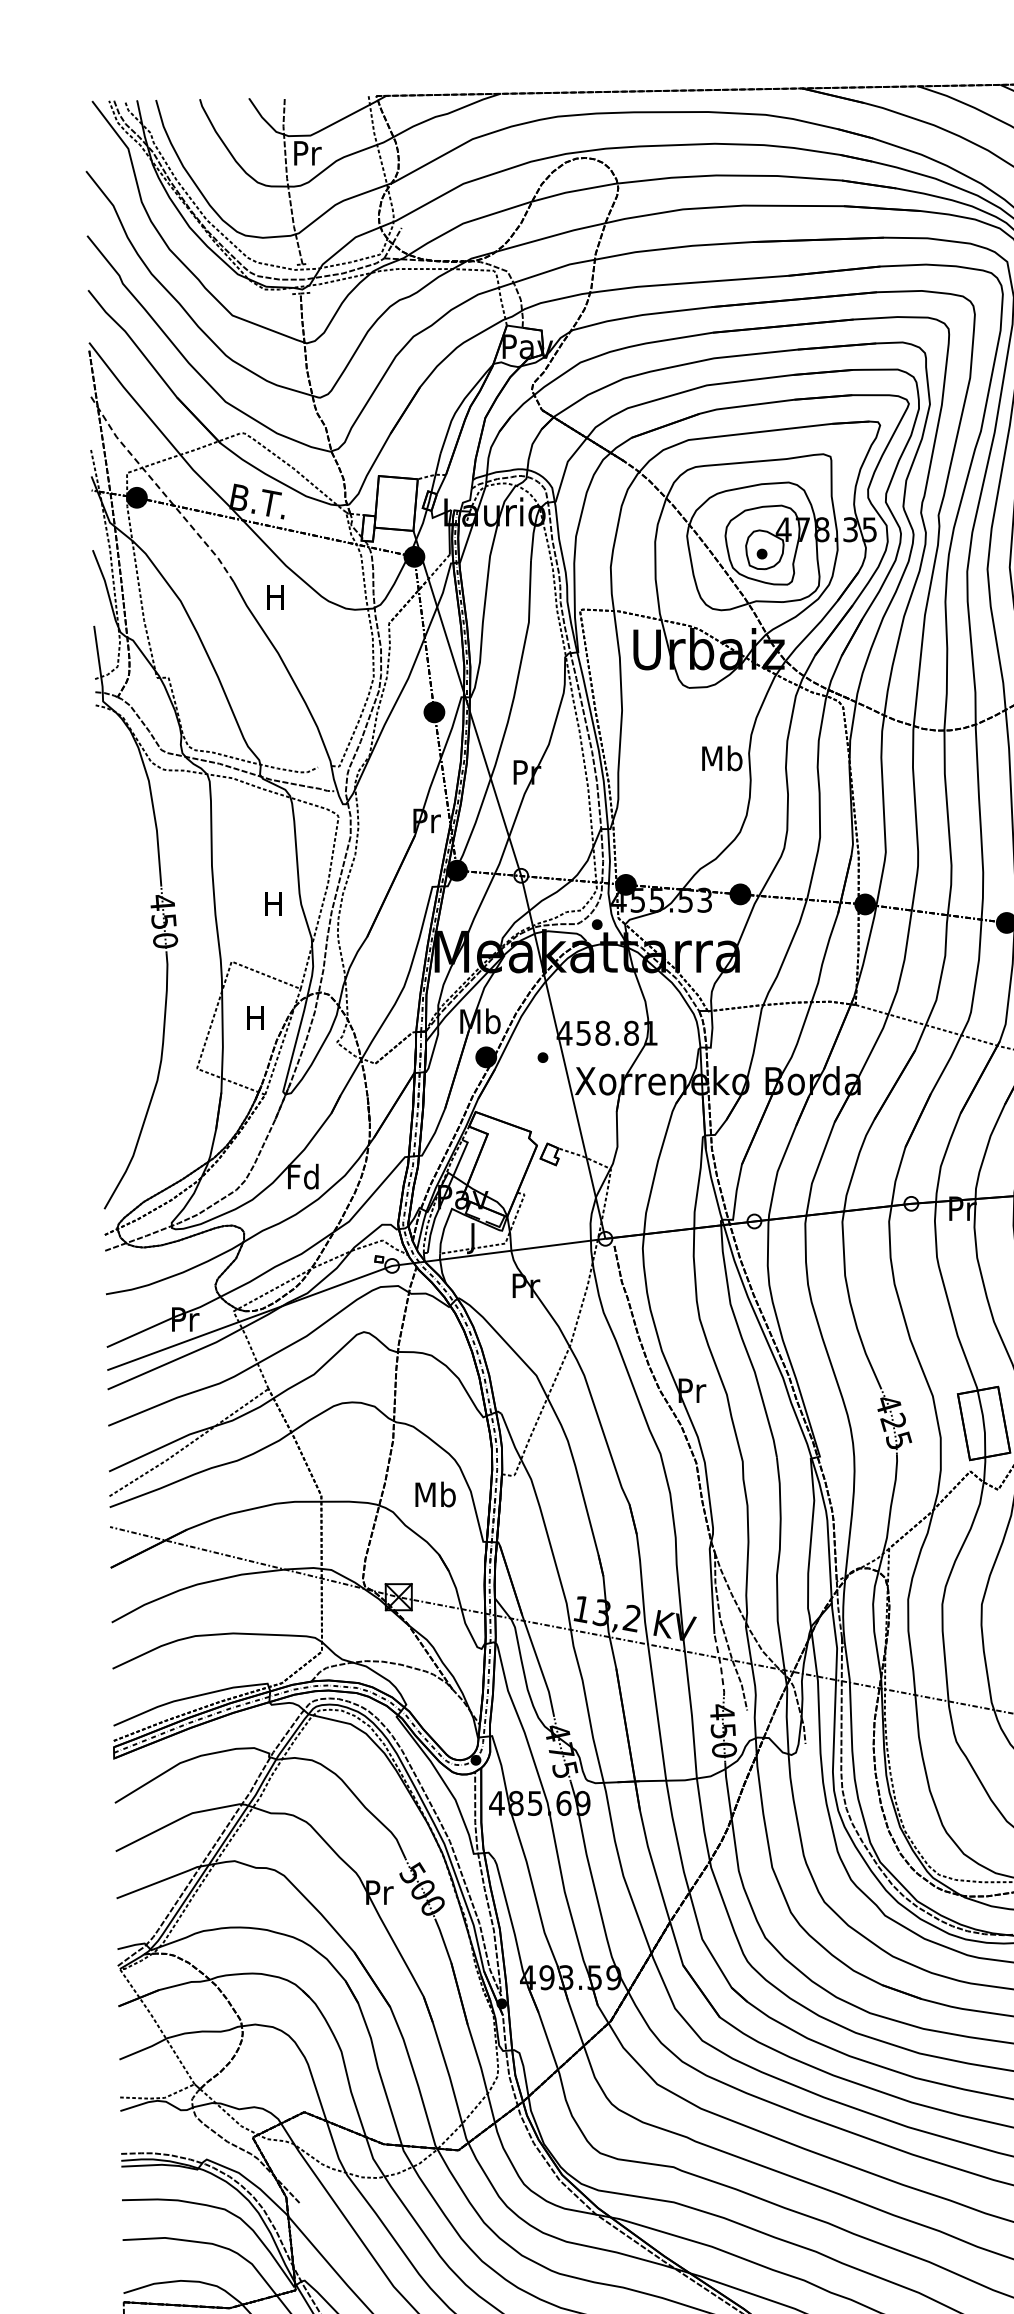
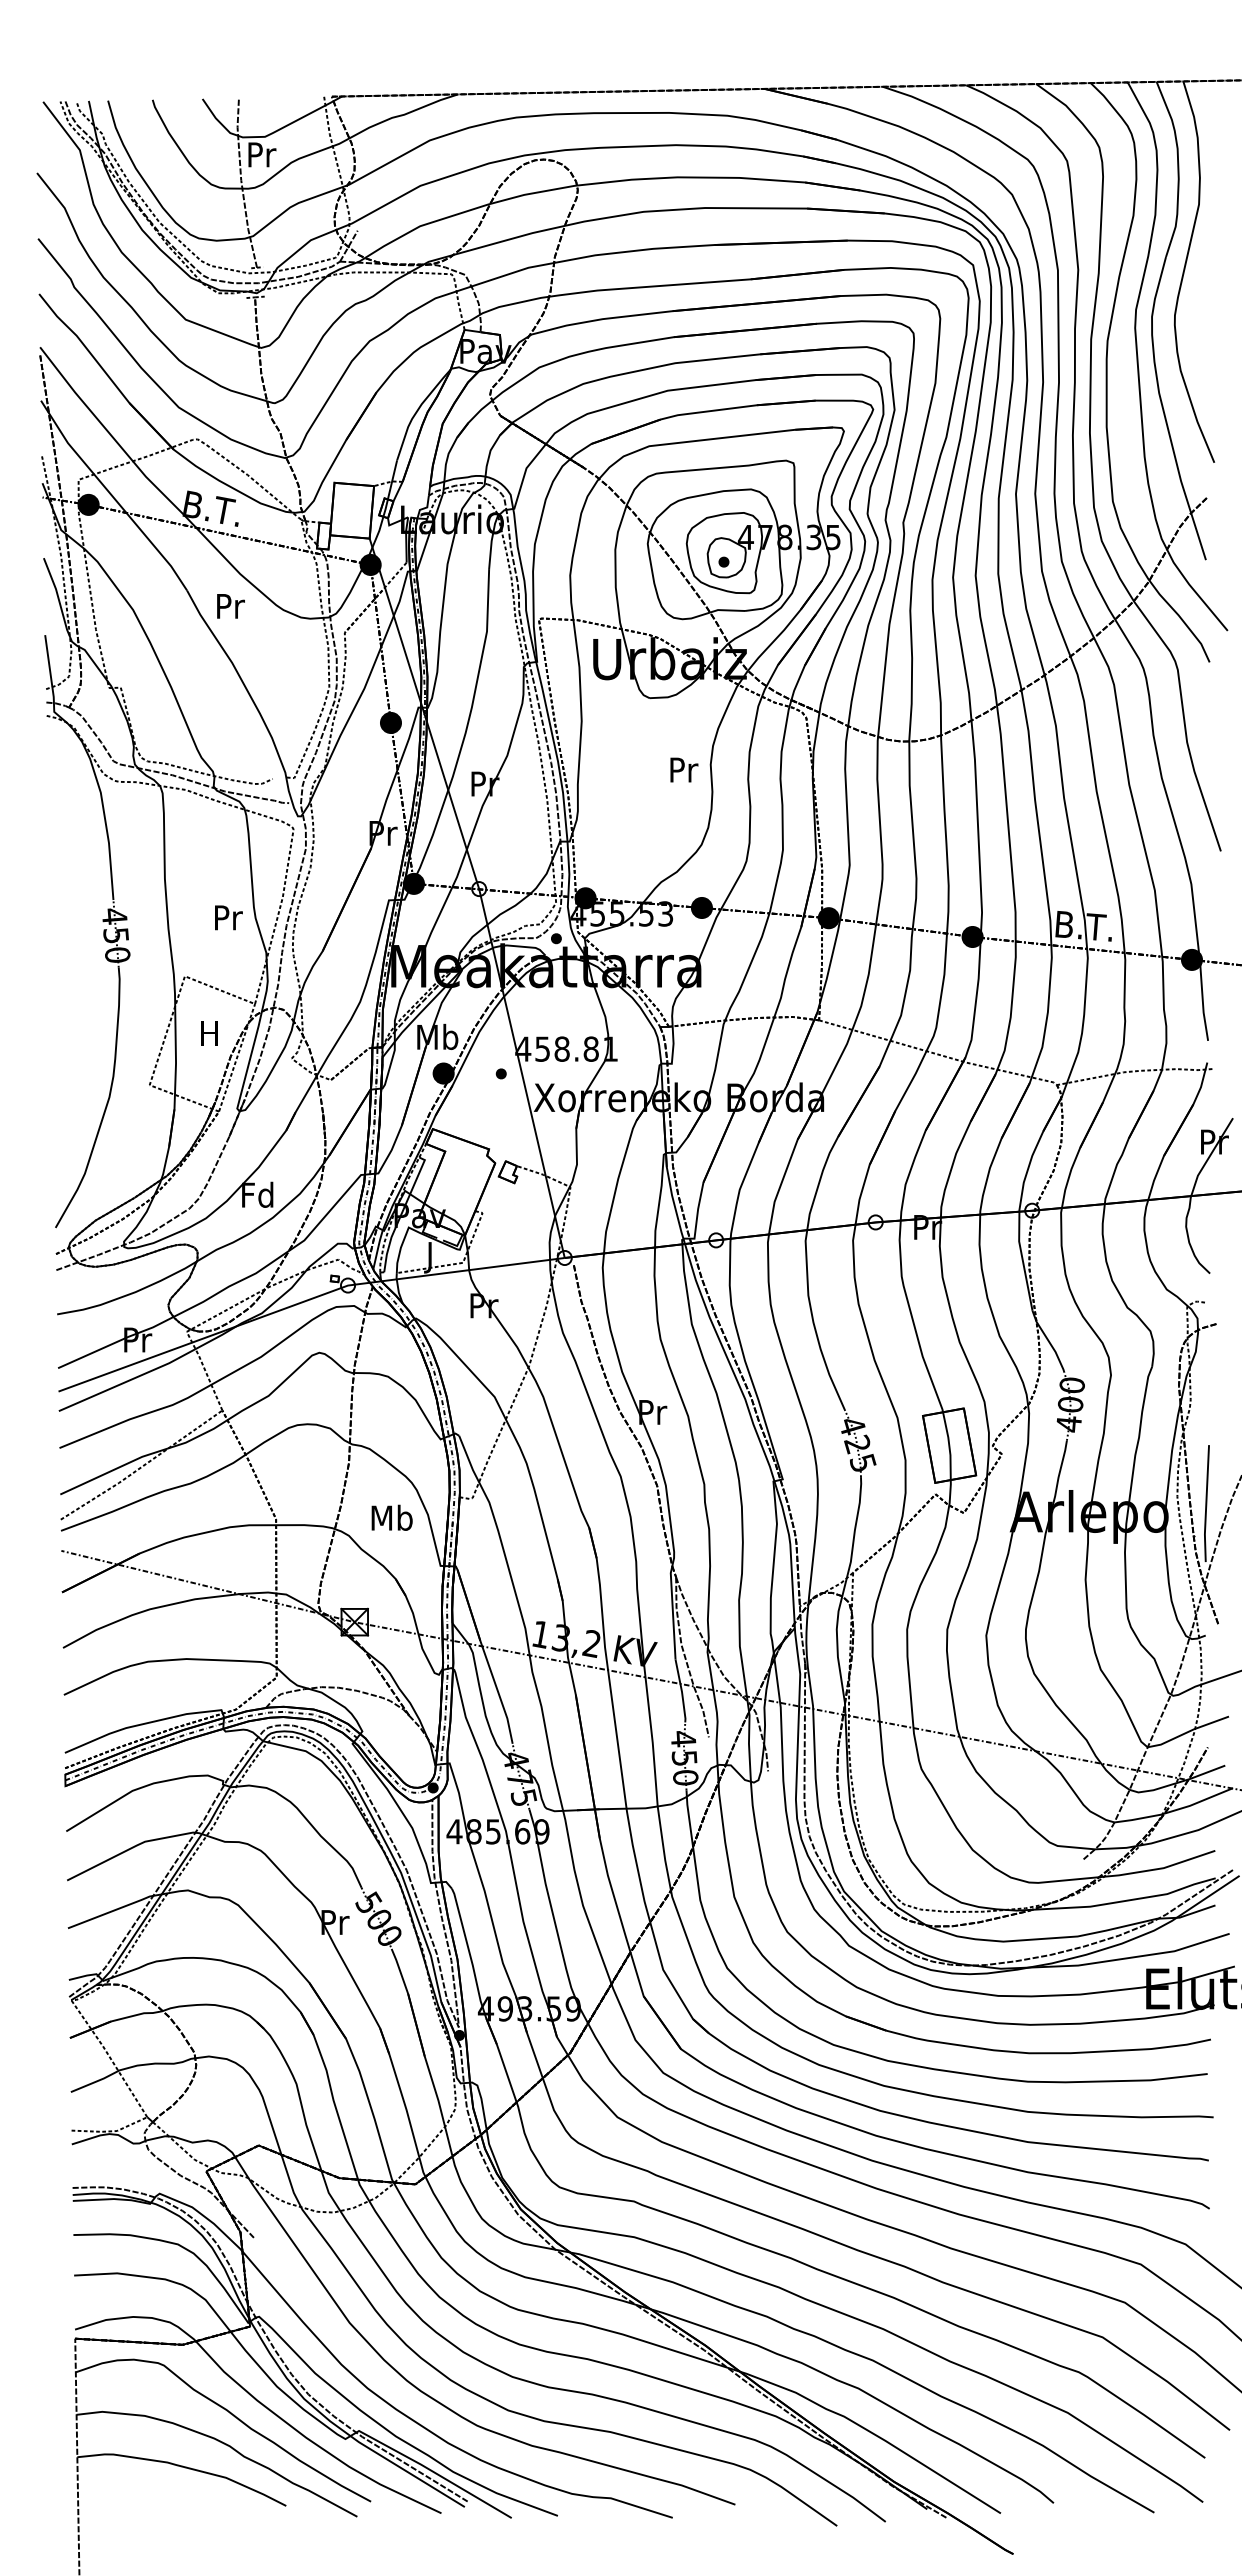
line: (160, 488) -> (112, 495), dashed -> solid
text: (276, 597) -> (230, 606), H -> Pr
text: (722, 758) -> (683, 769), Mb -> Pr
text: (274, 903) -> (228, 917), H -> Pr
line: (721, 1665) -> (682, 1691), dashed -> solid

